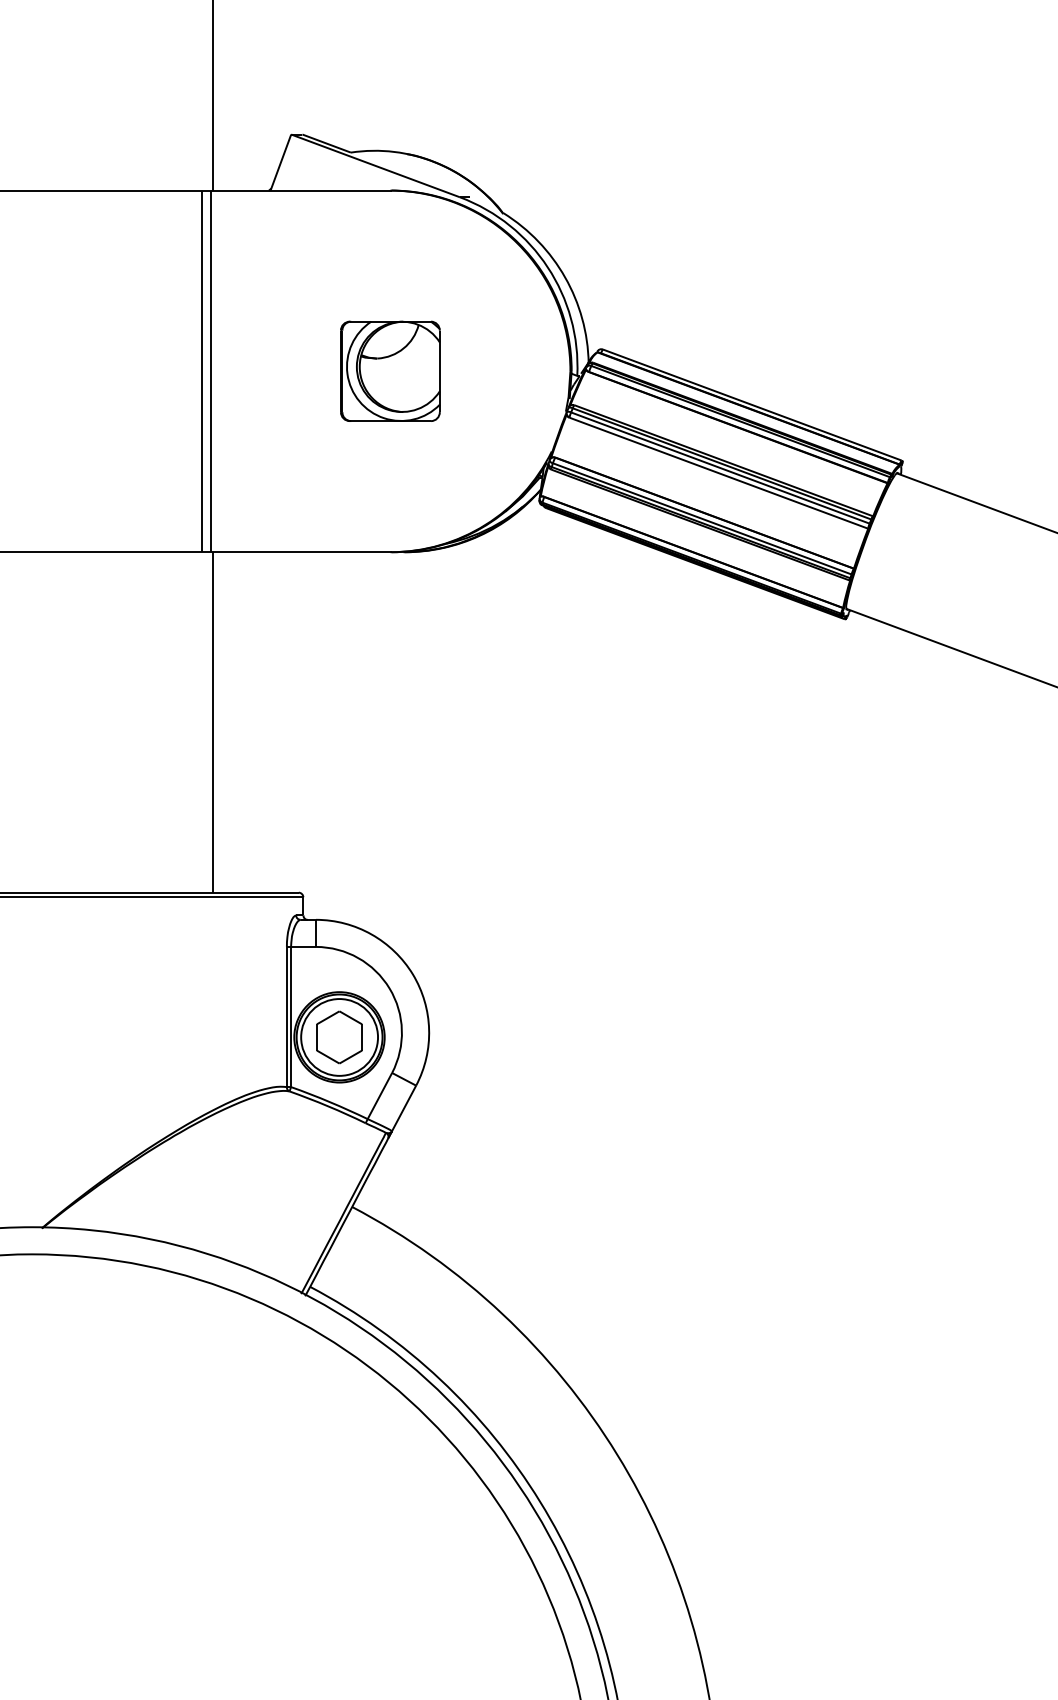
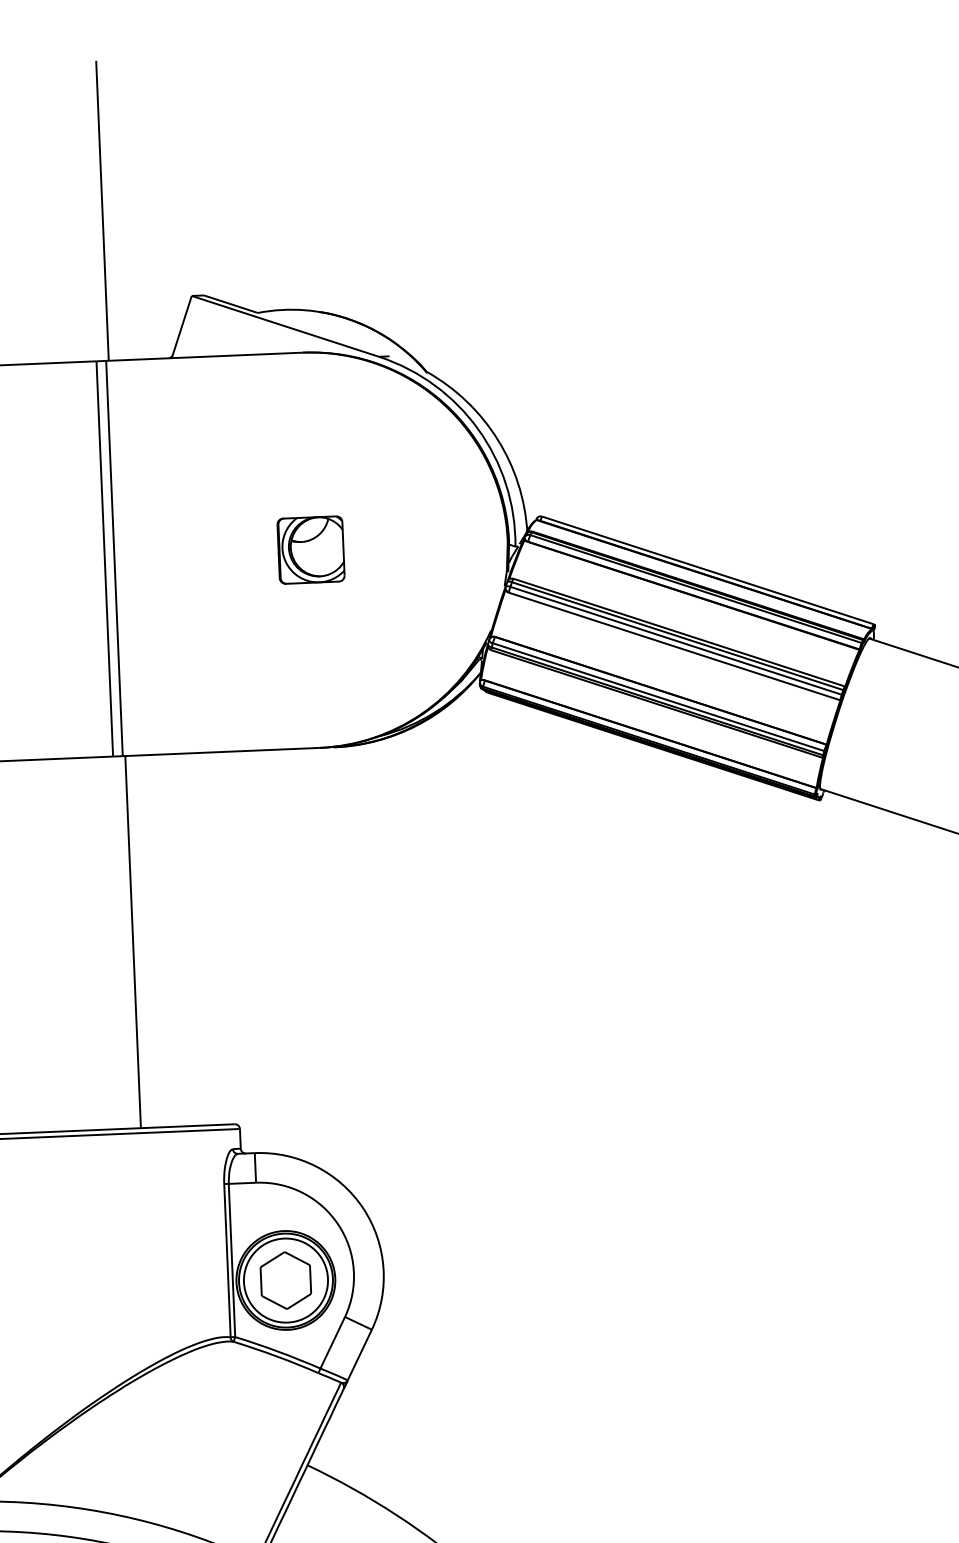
part: (390, 370) -> (311, 549), size x0.6

